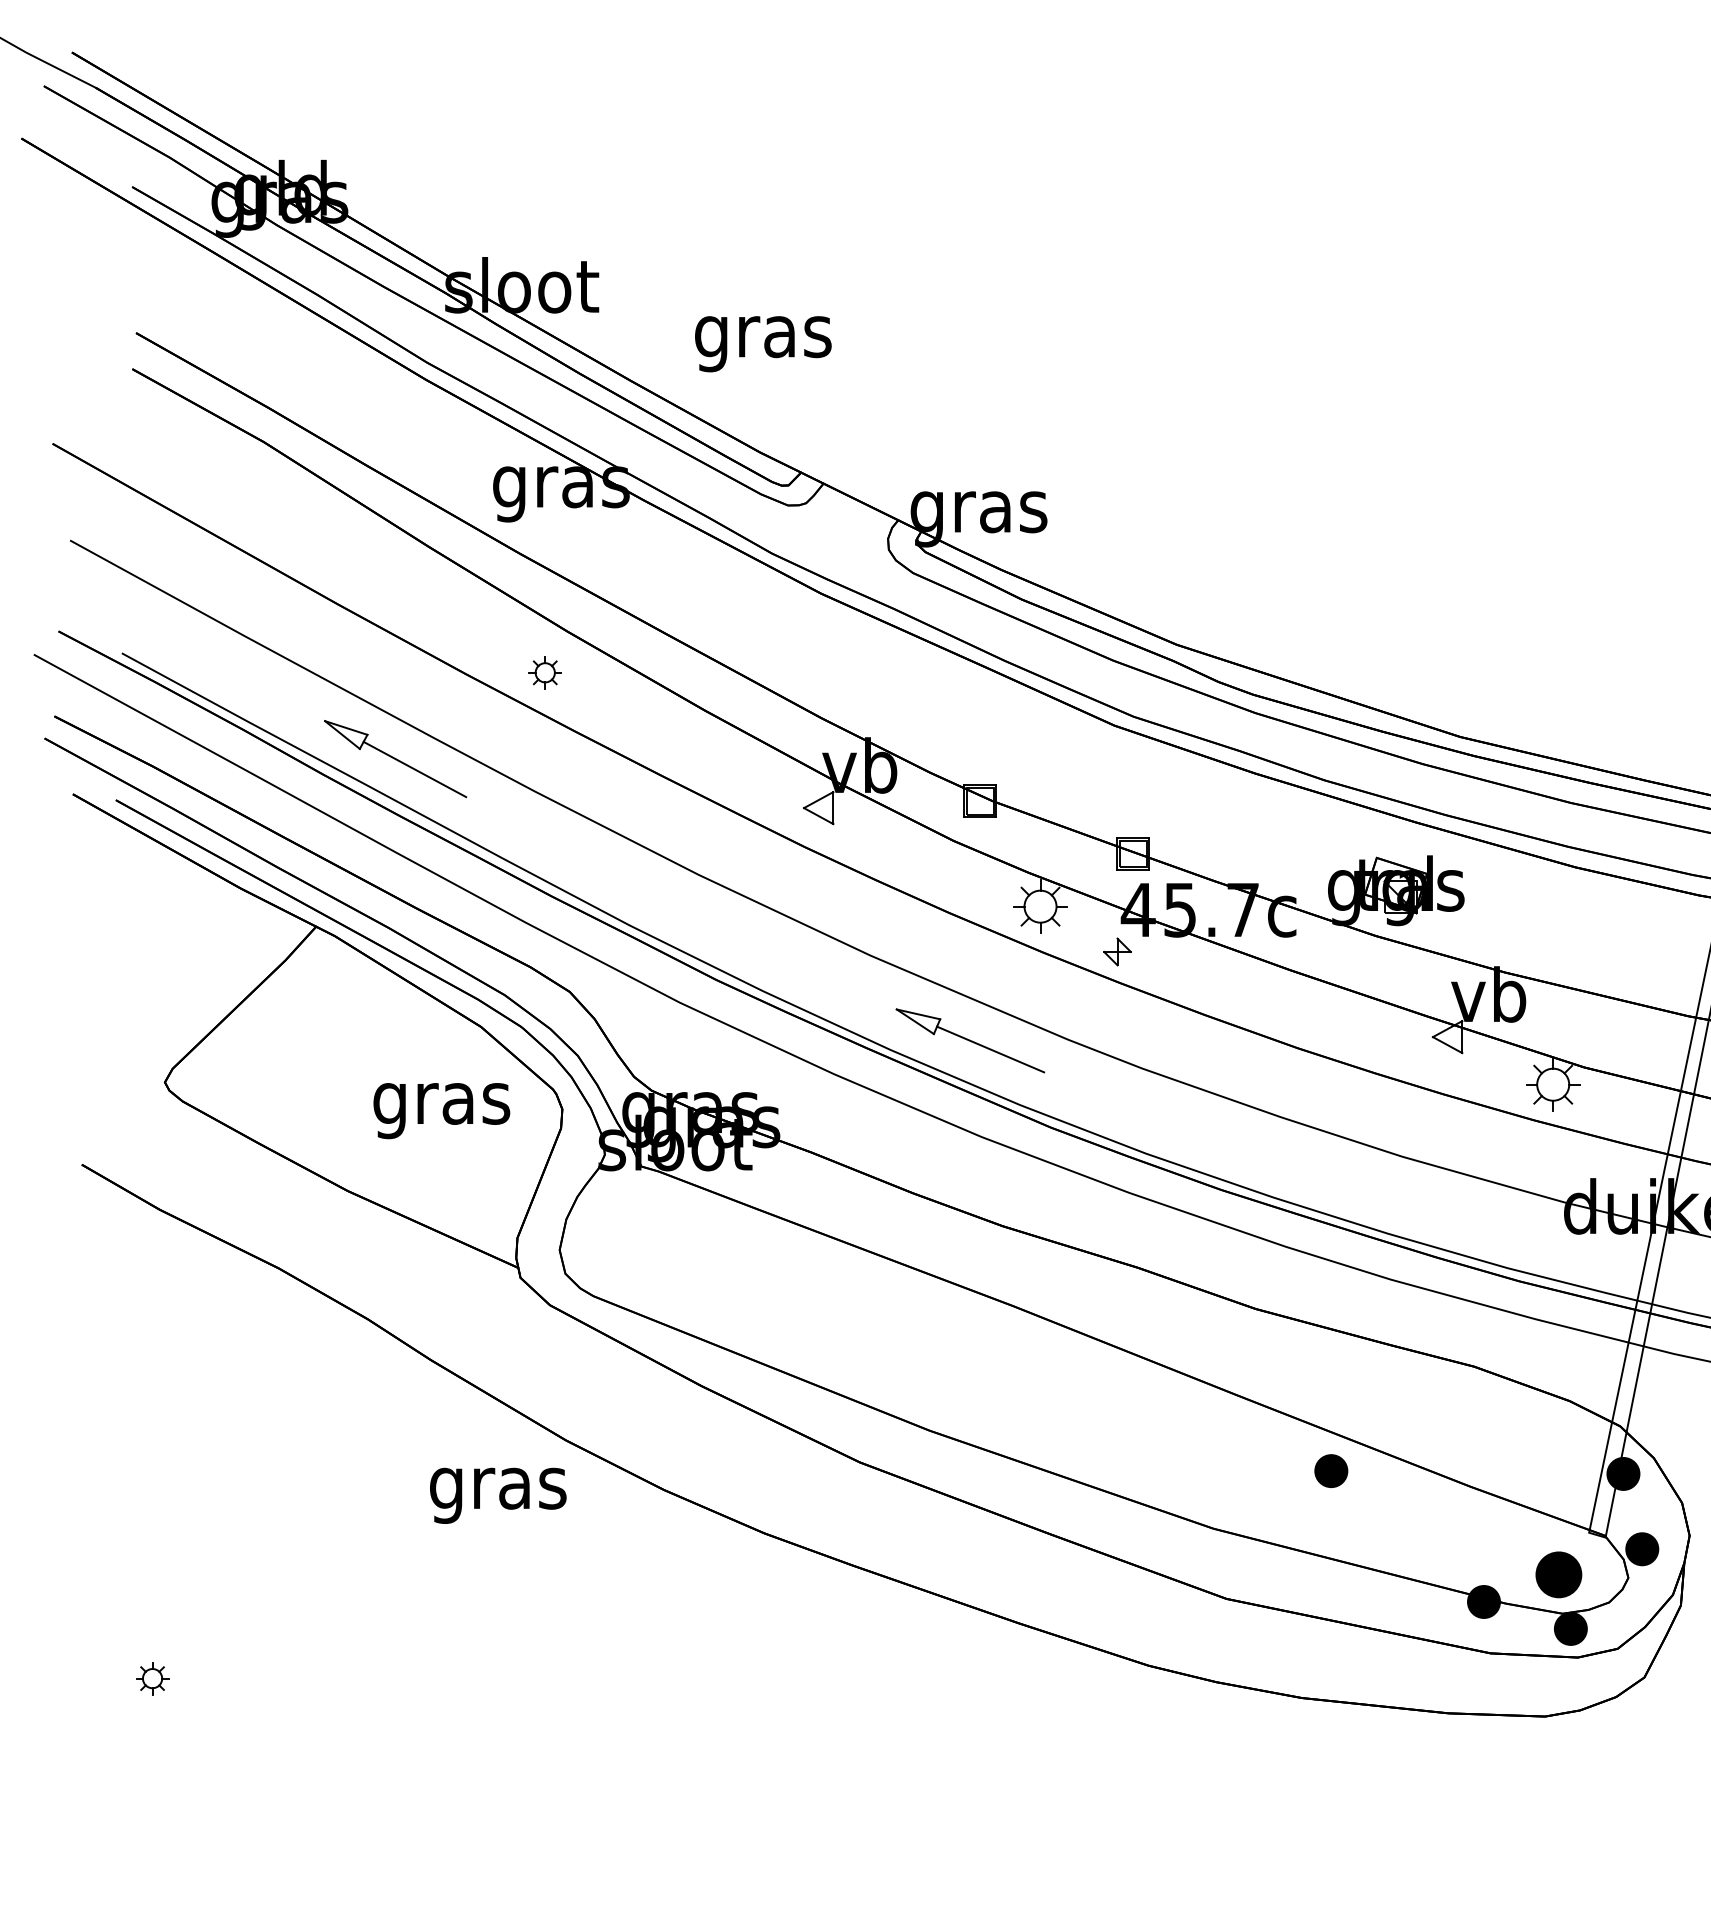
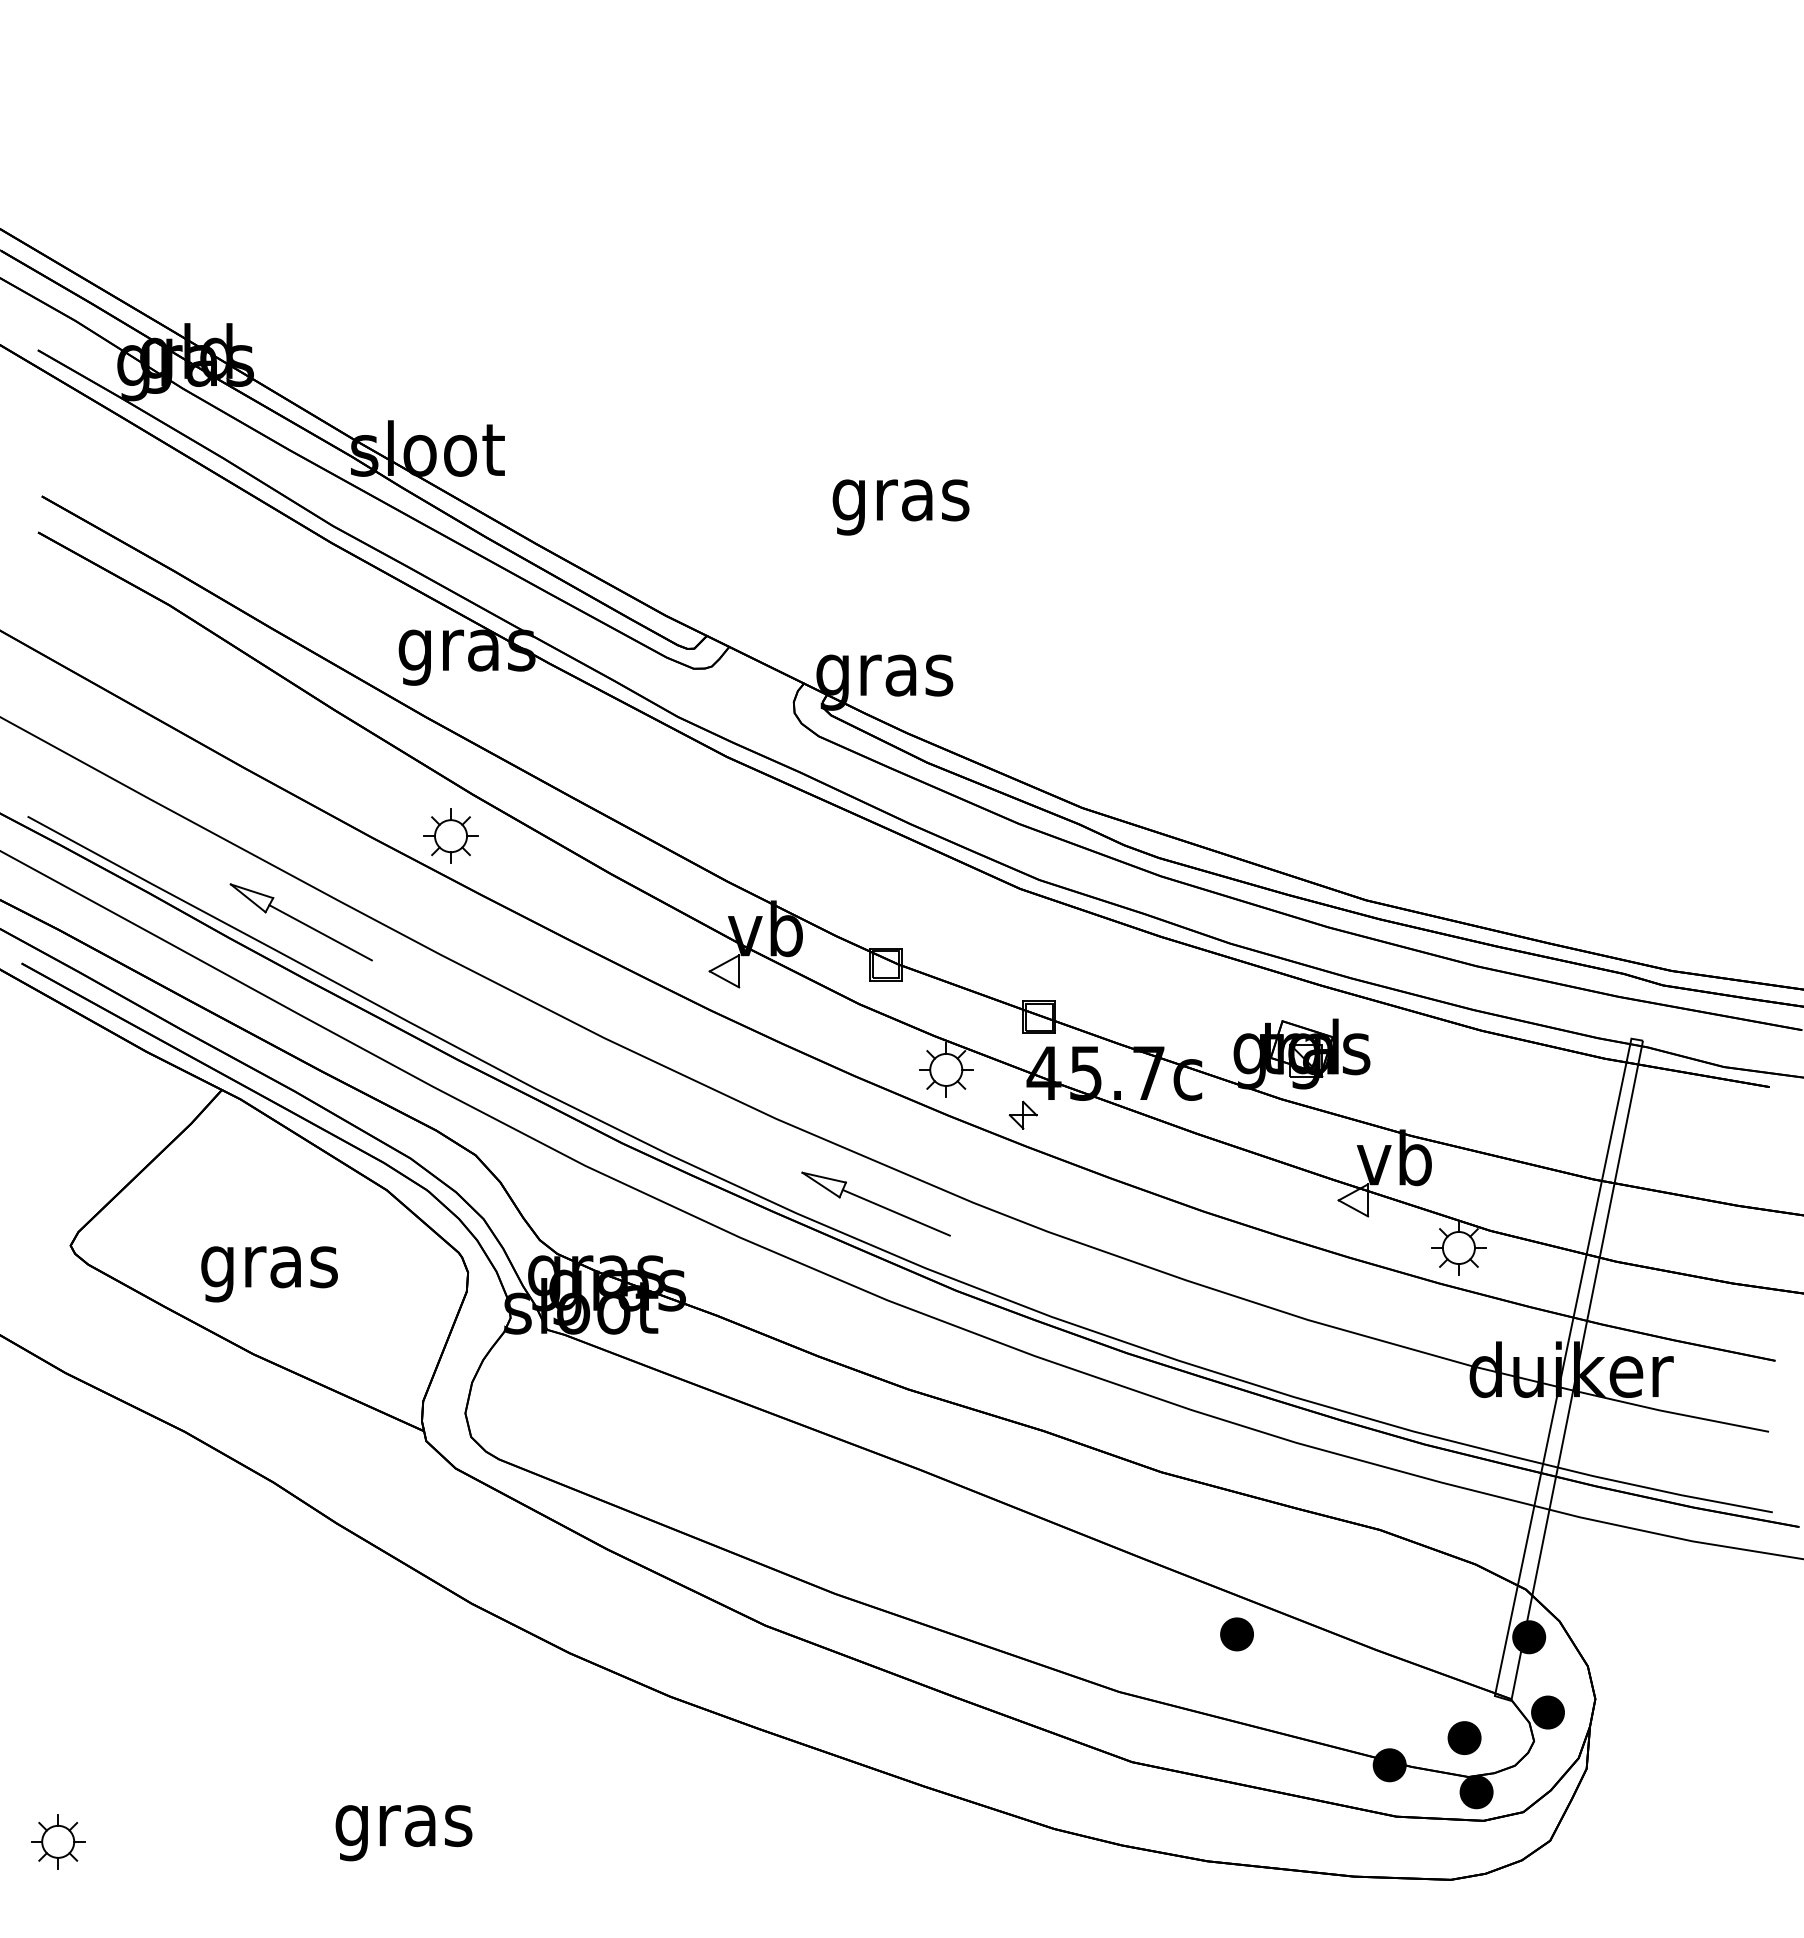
text: (762, 344) -> (900, 507), moved
part: (544, 672) -> (450, 835), size x1.67
text: (441, 1111) -> (269, 1274), moved
text: (497, 1496) -> (403, 1833), moved
part: (1558, 1574) -> (1464, 1737), size x0.71
part: (152, 1678) -> (58, 1841), size x1.67

